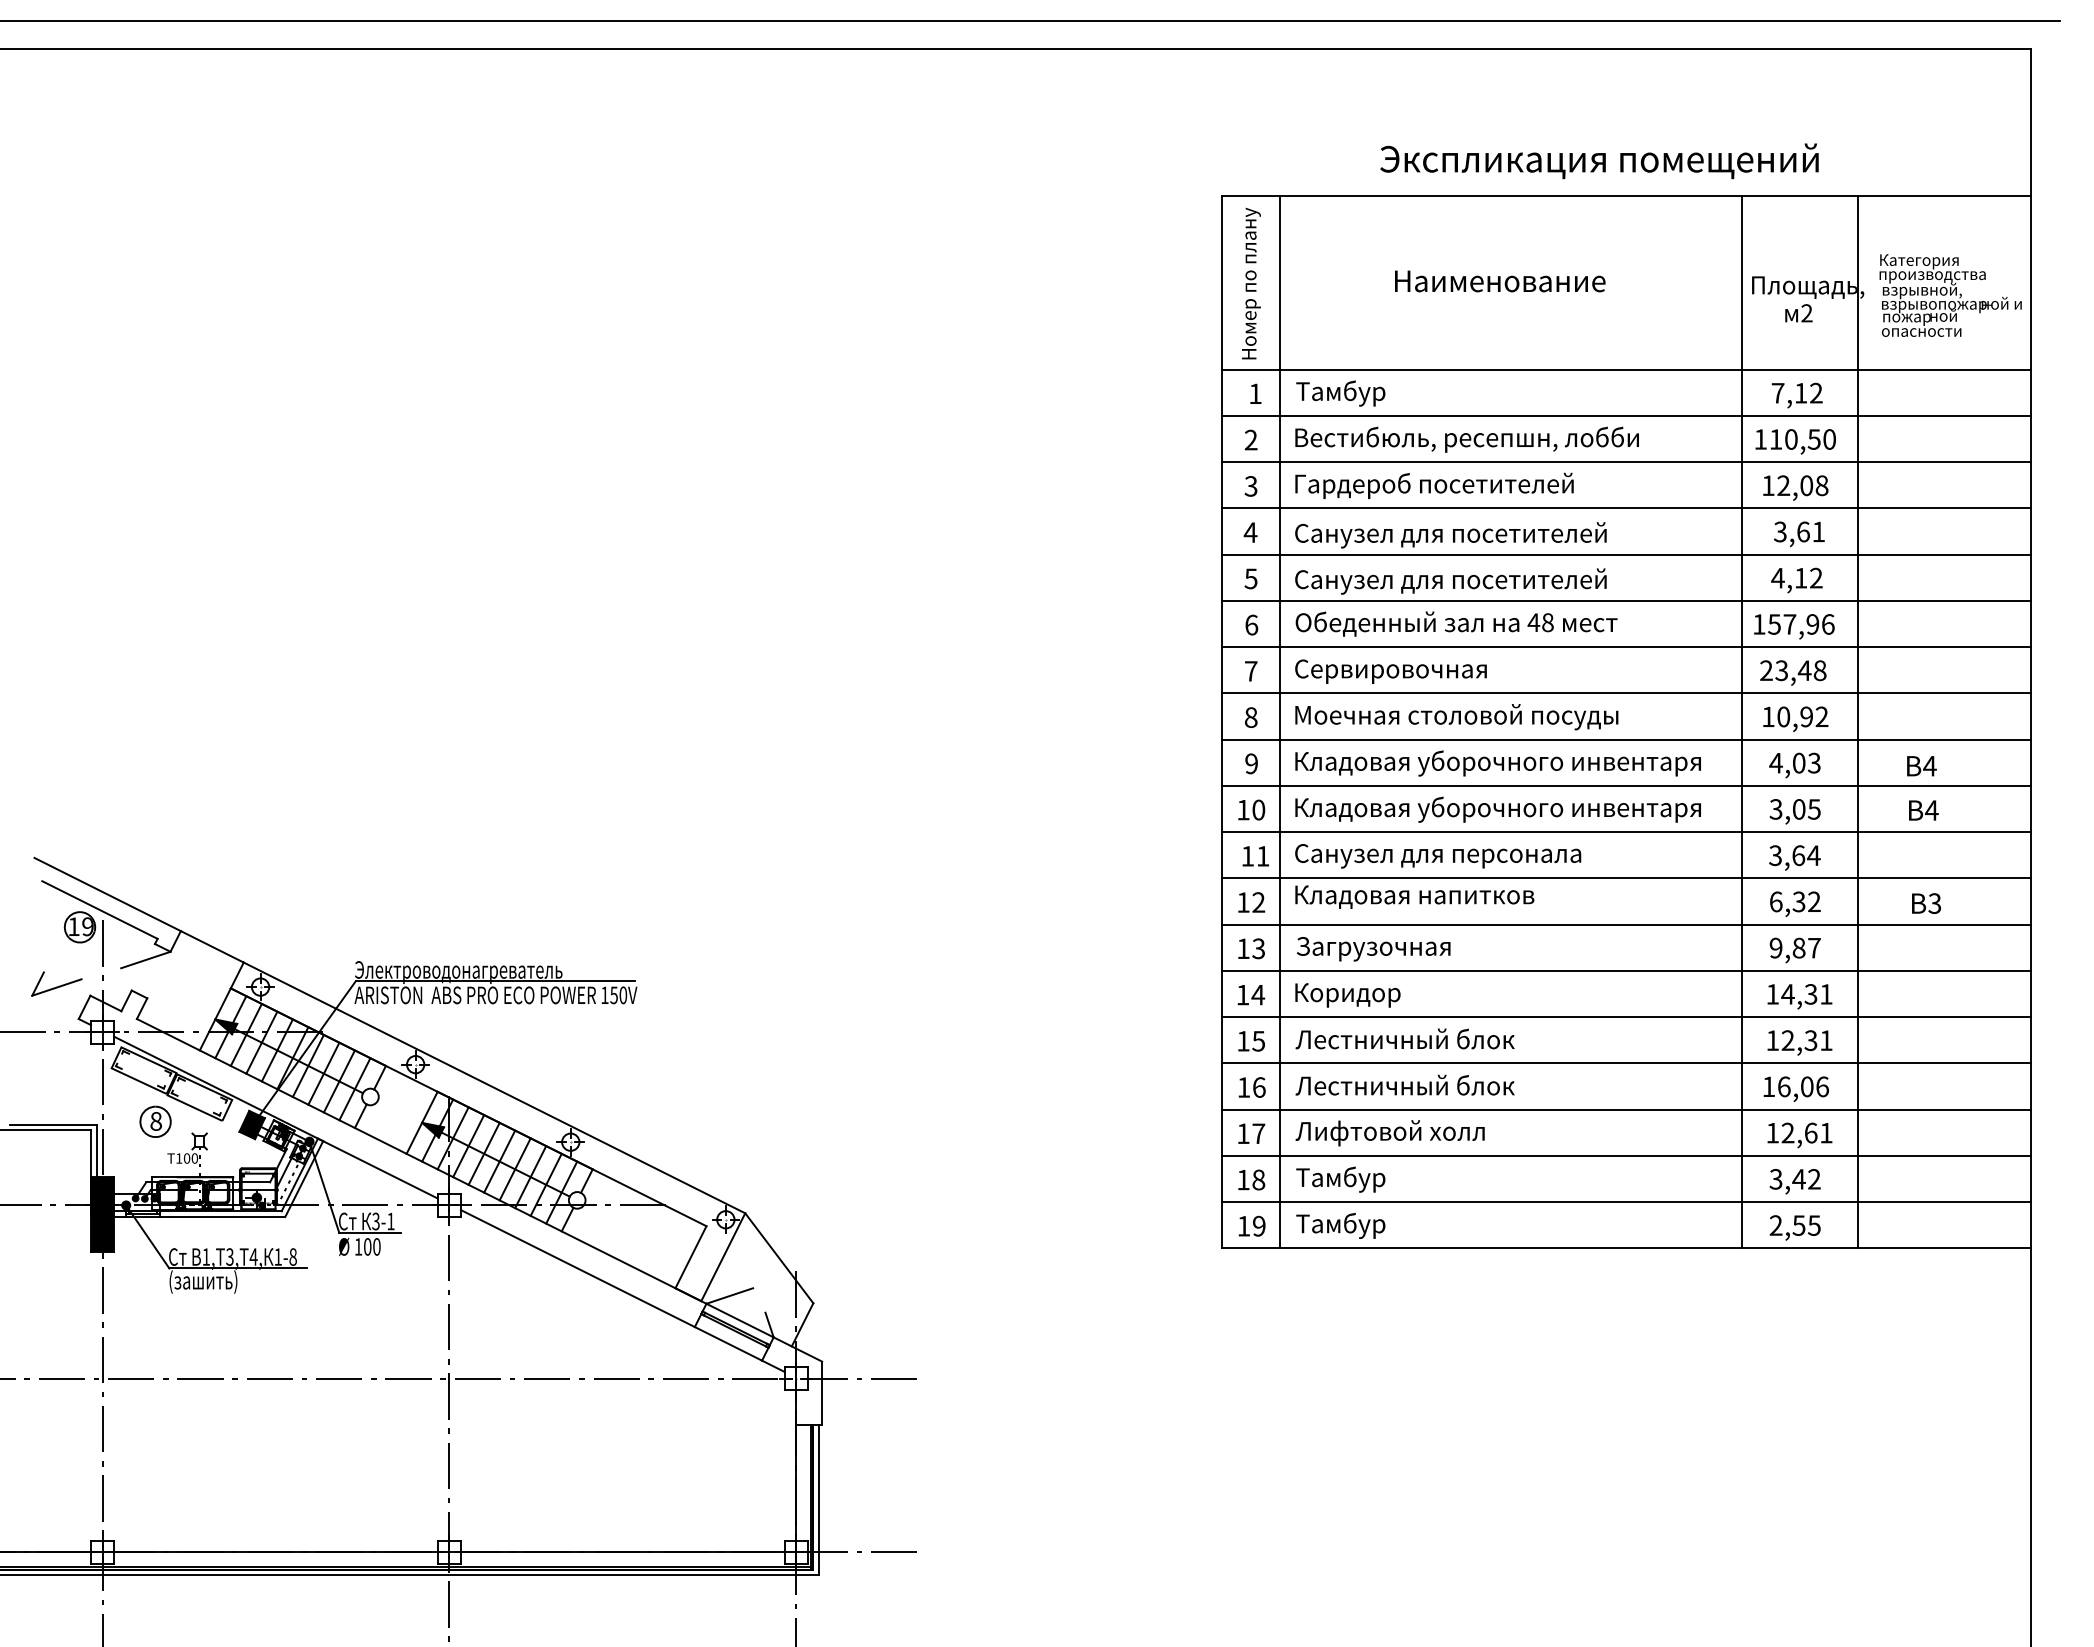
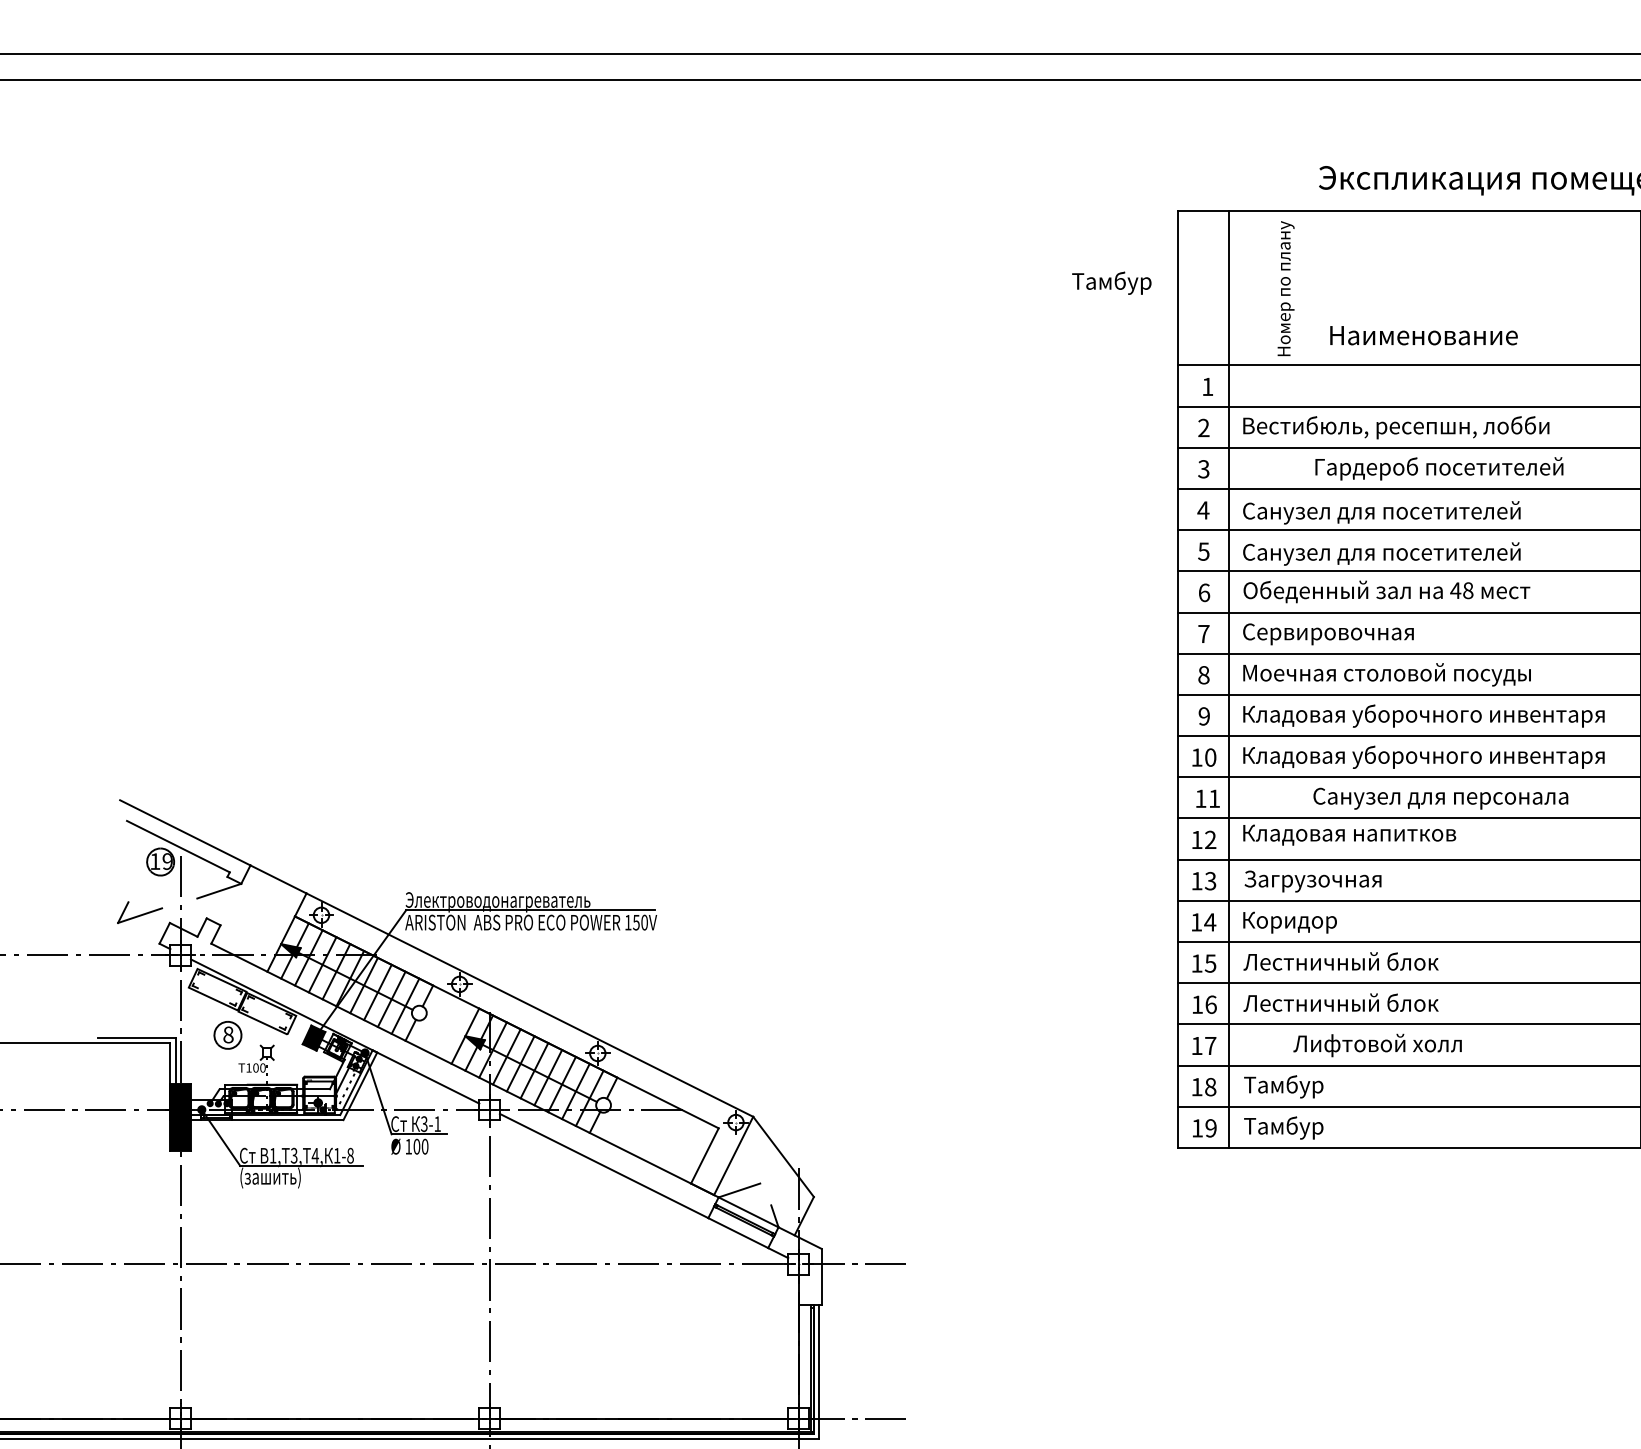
text: (1500, 281) -> (1424, 335), moved
text: (1251, 283) -> (1286, 288), moved
text: (1340, 393) -> (1111, 283), moved
text: (1434, 485) -> (1439, 468), moved
text: (1438, 856) -> (1441, 798), moved
text: (1389, 1133) -> (1377, 1045), moved

